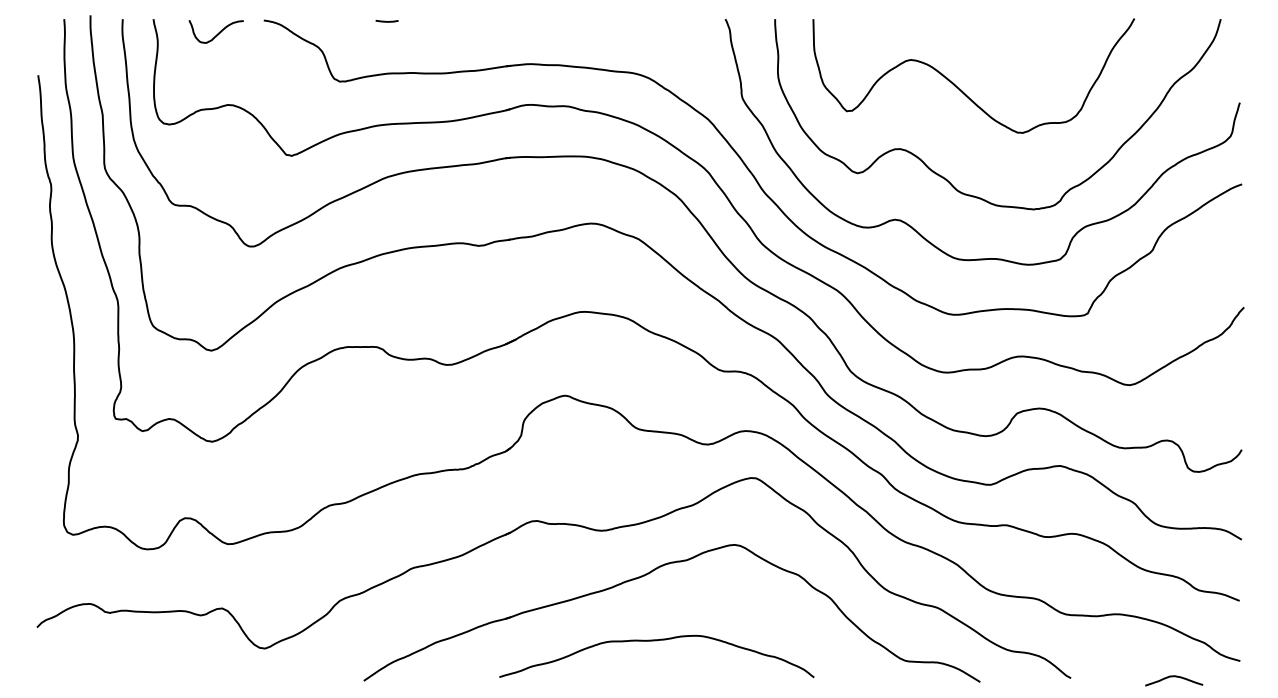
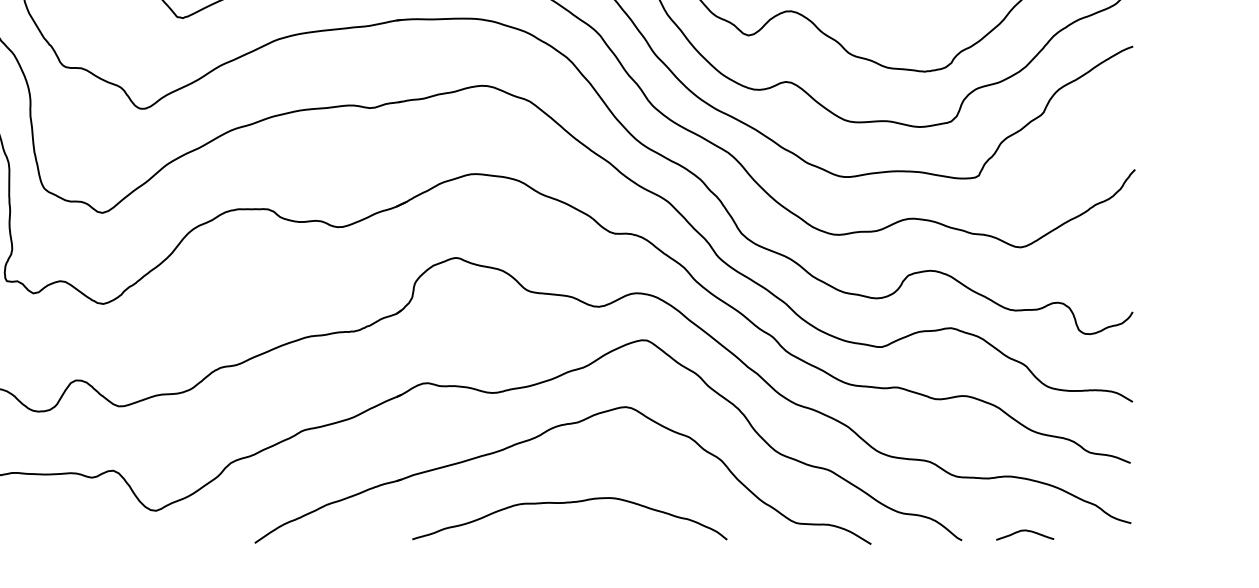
curve: (656, 641) -> (569, 503), moved
curve: (1174, 677) -> (1025, 531), moved

